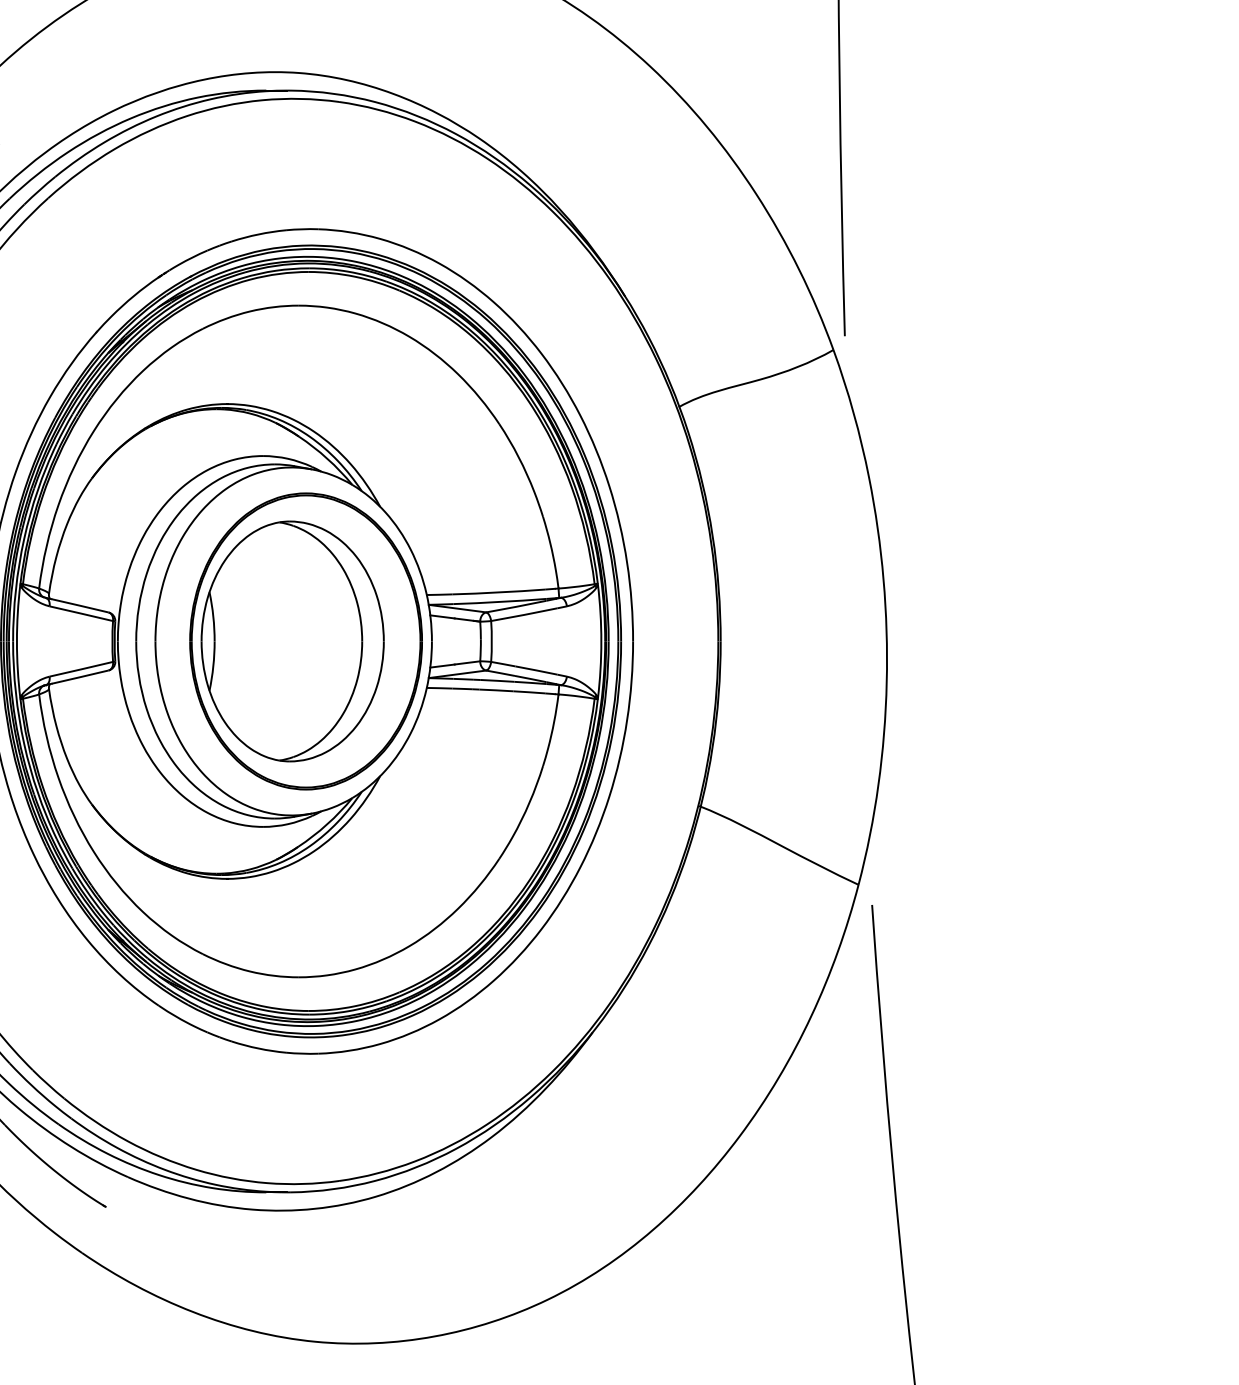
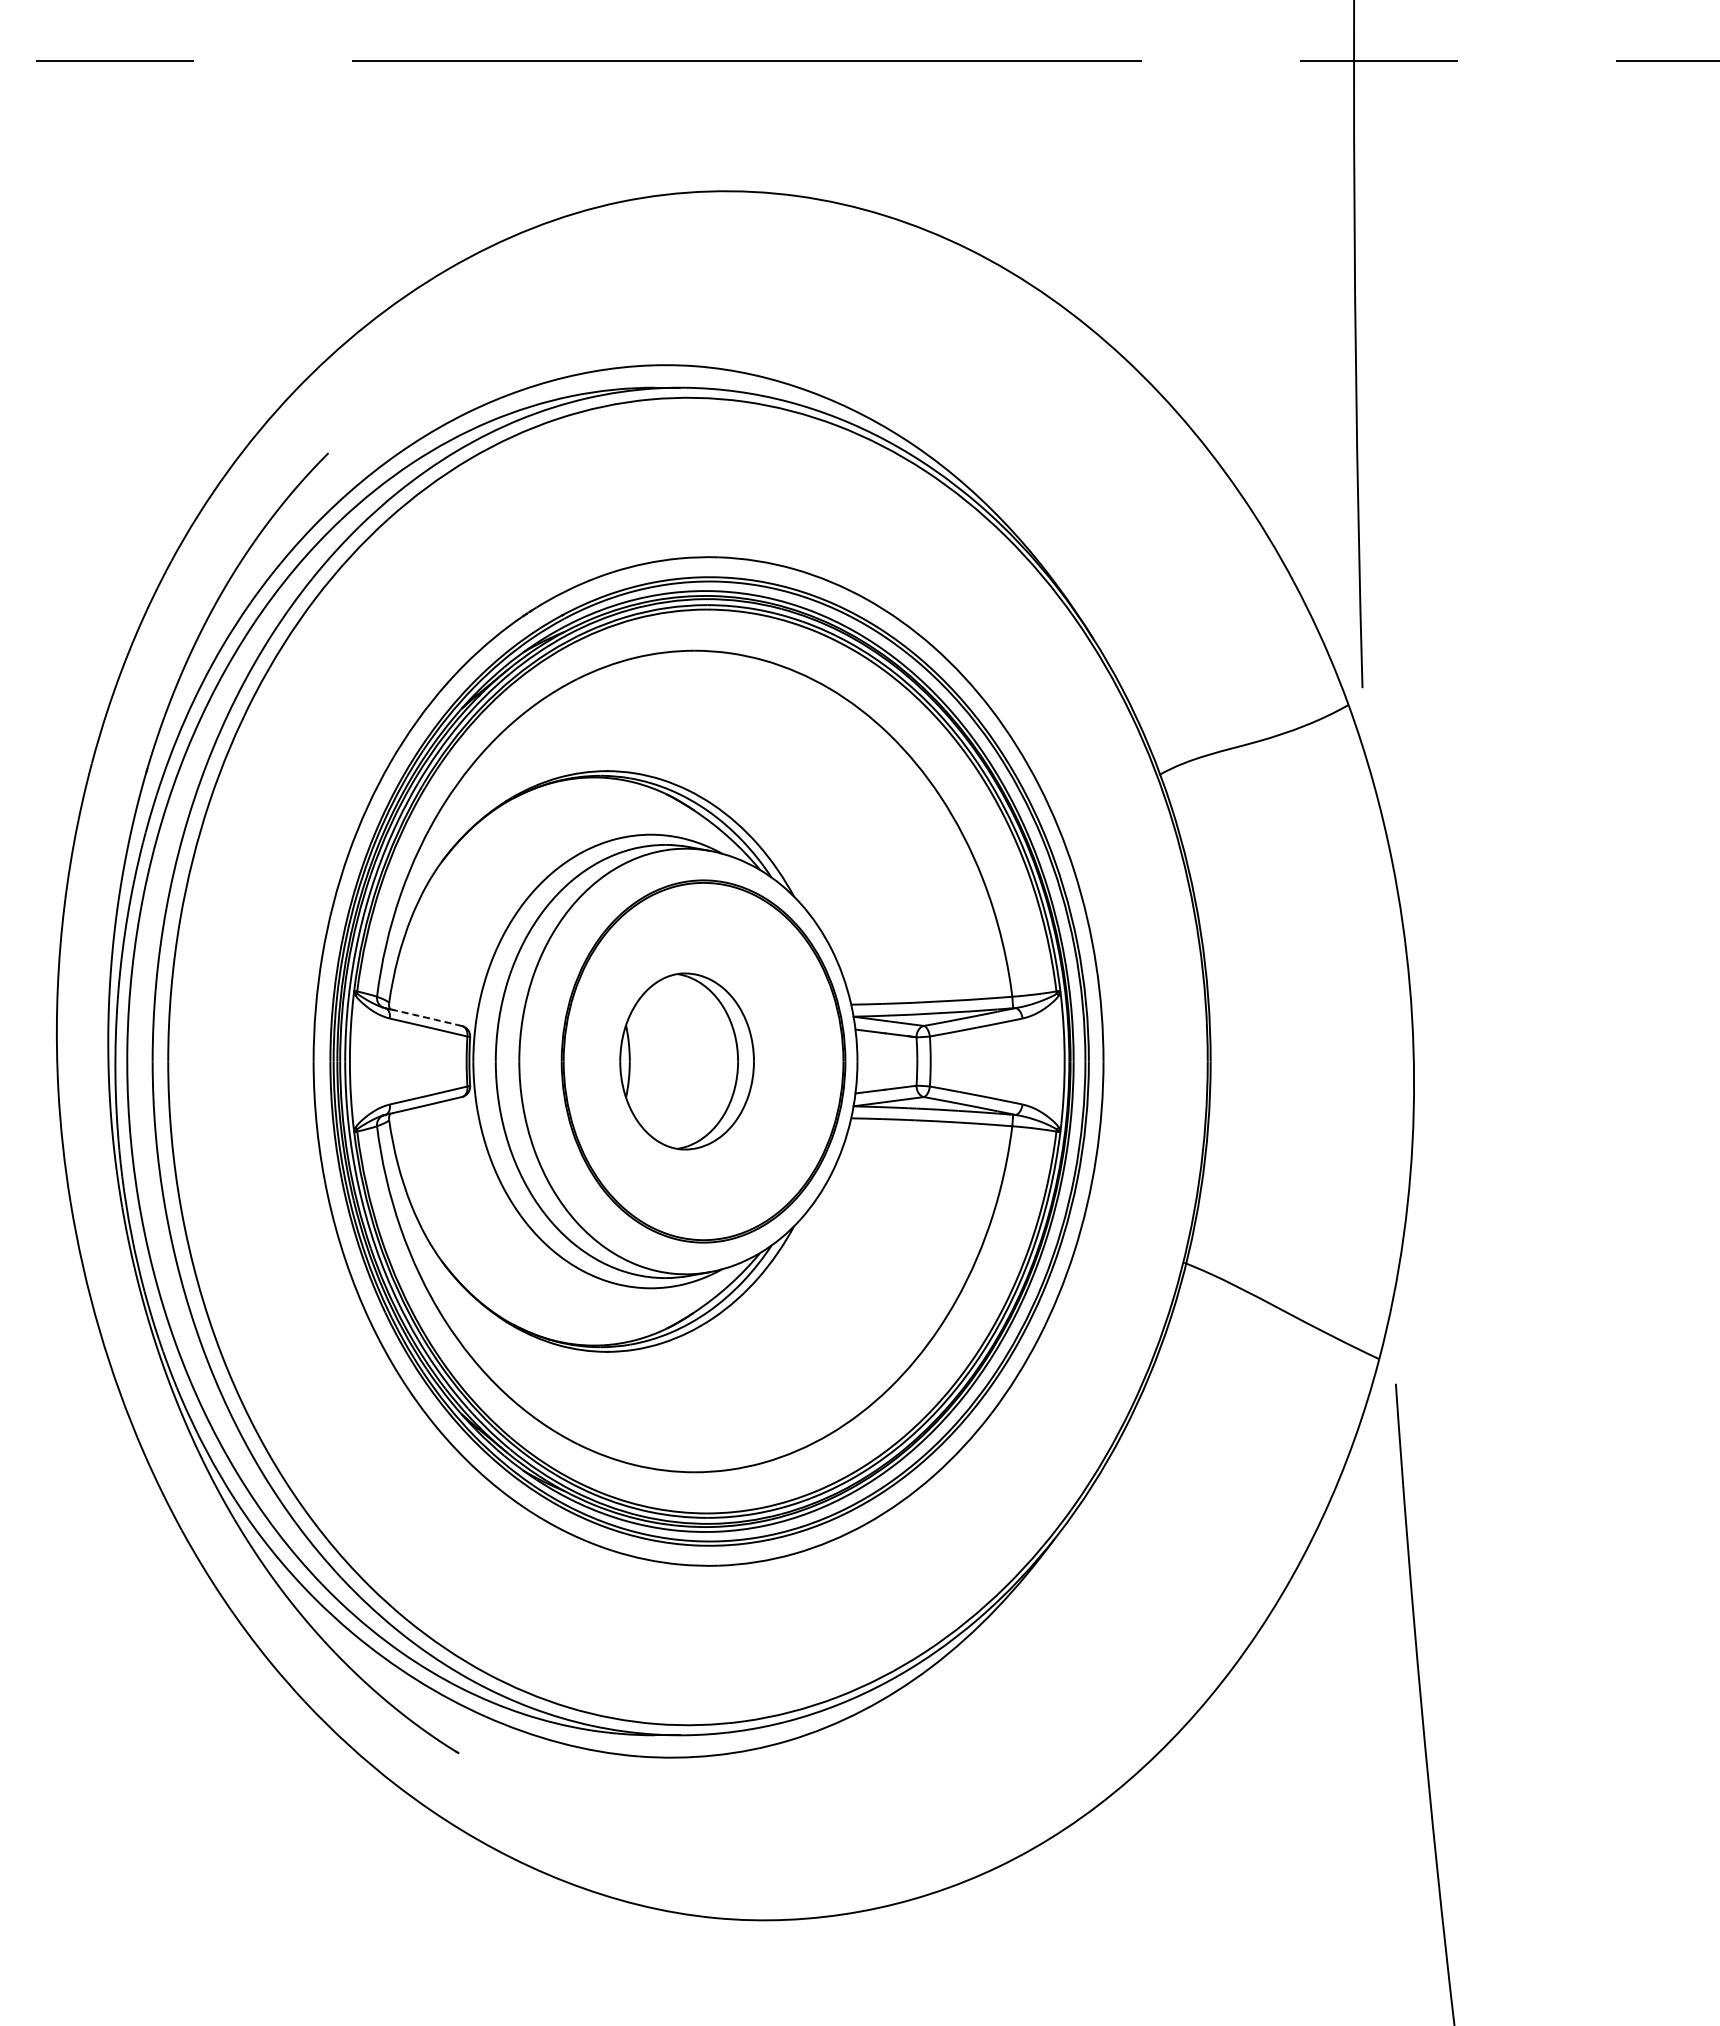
arc: (79, 605) -> (426, 1017), solid -> dashed
part: (292, 641) -> (686, 1061), size x0.6

